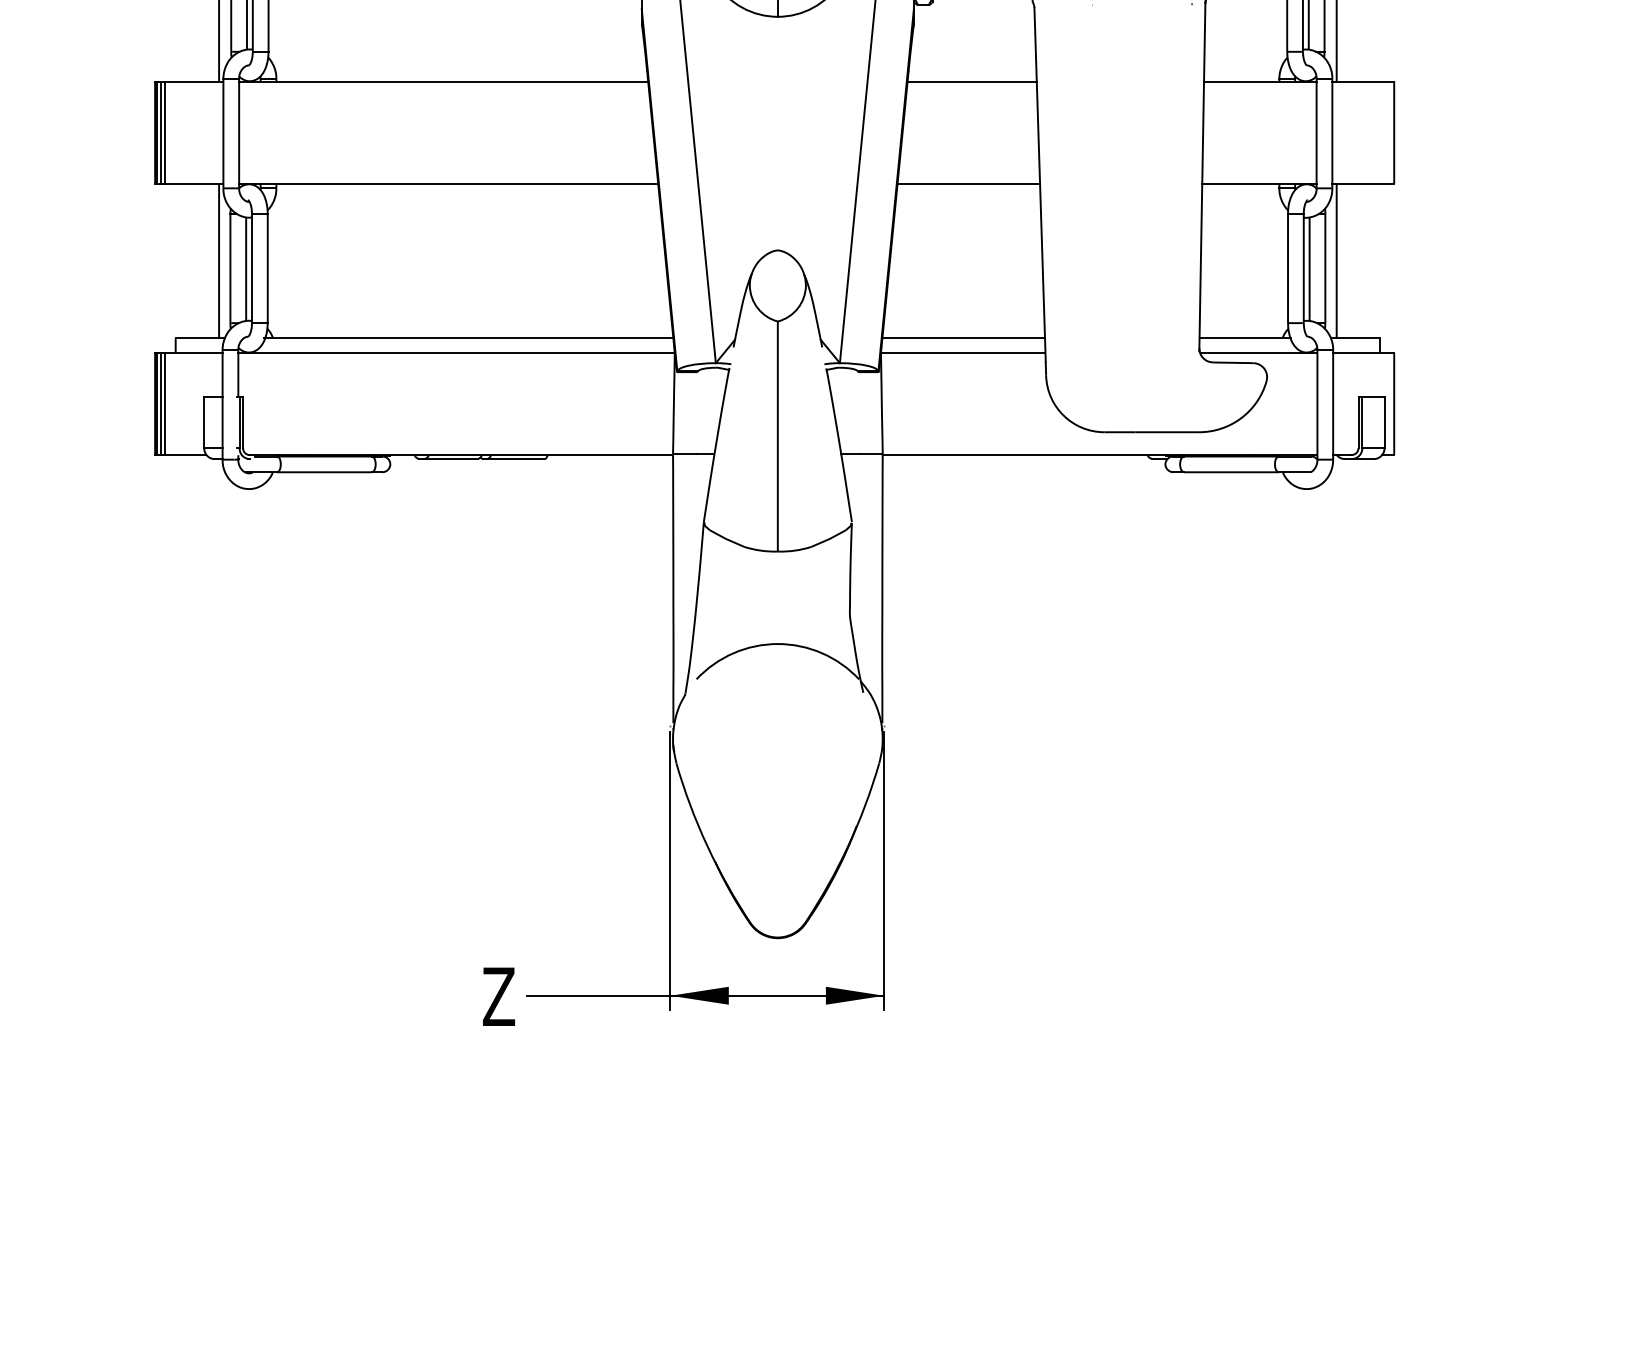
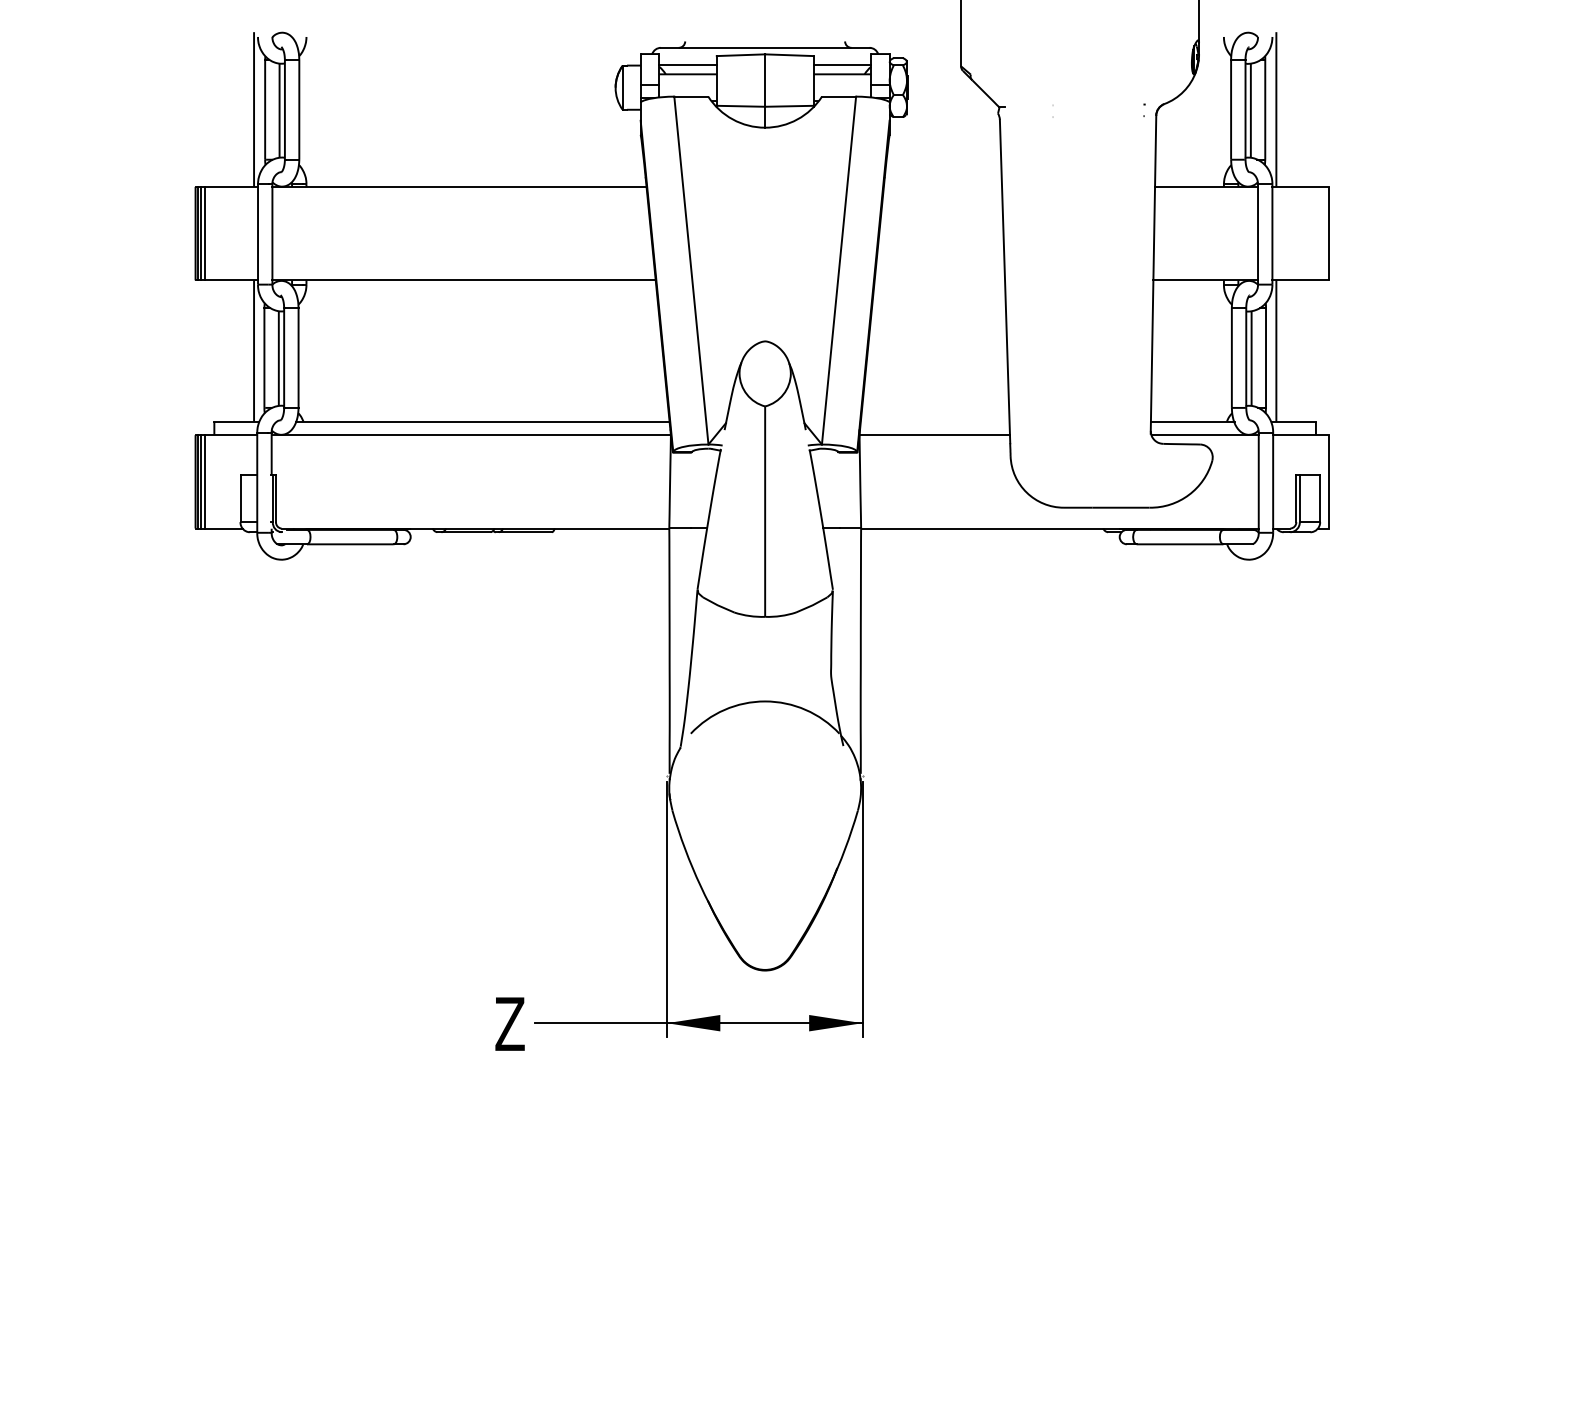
line: (971, 81) -> (942, 186), removed
line: (968, 183) -> (939, 280), removed
line: (962, 337) -> (934, 421), removed

